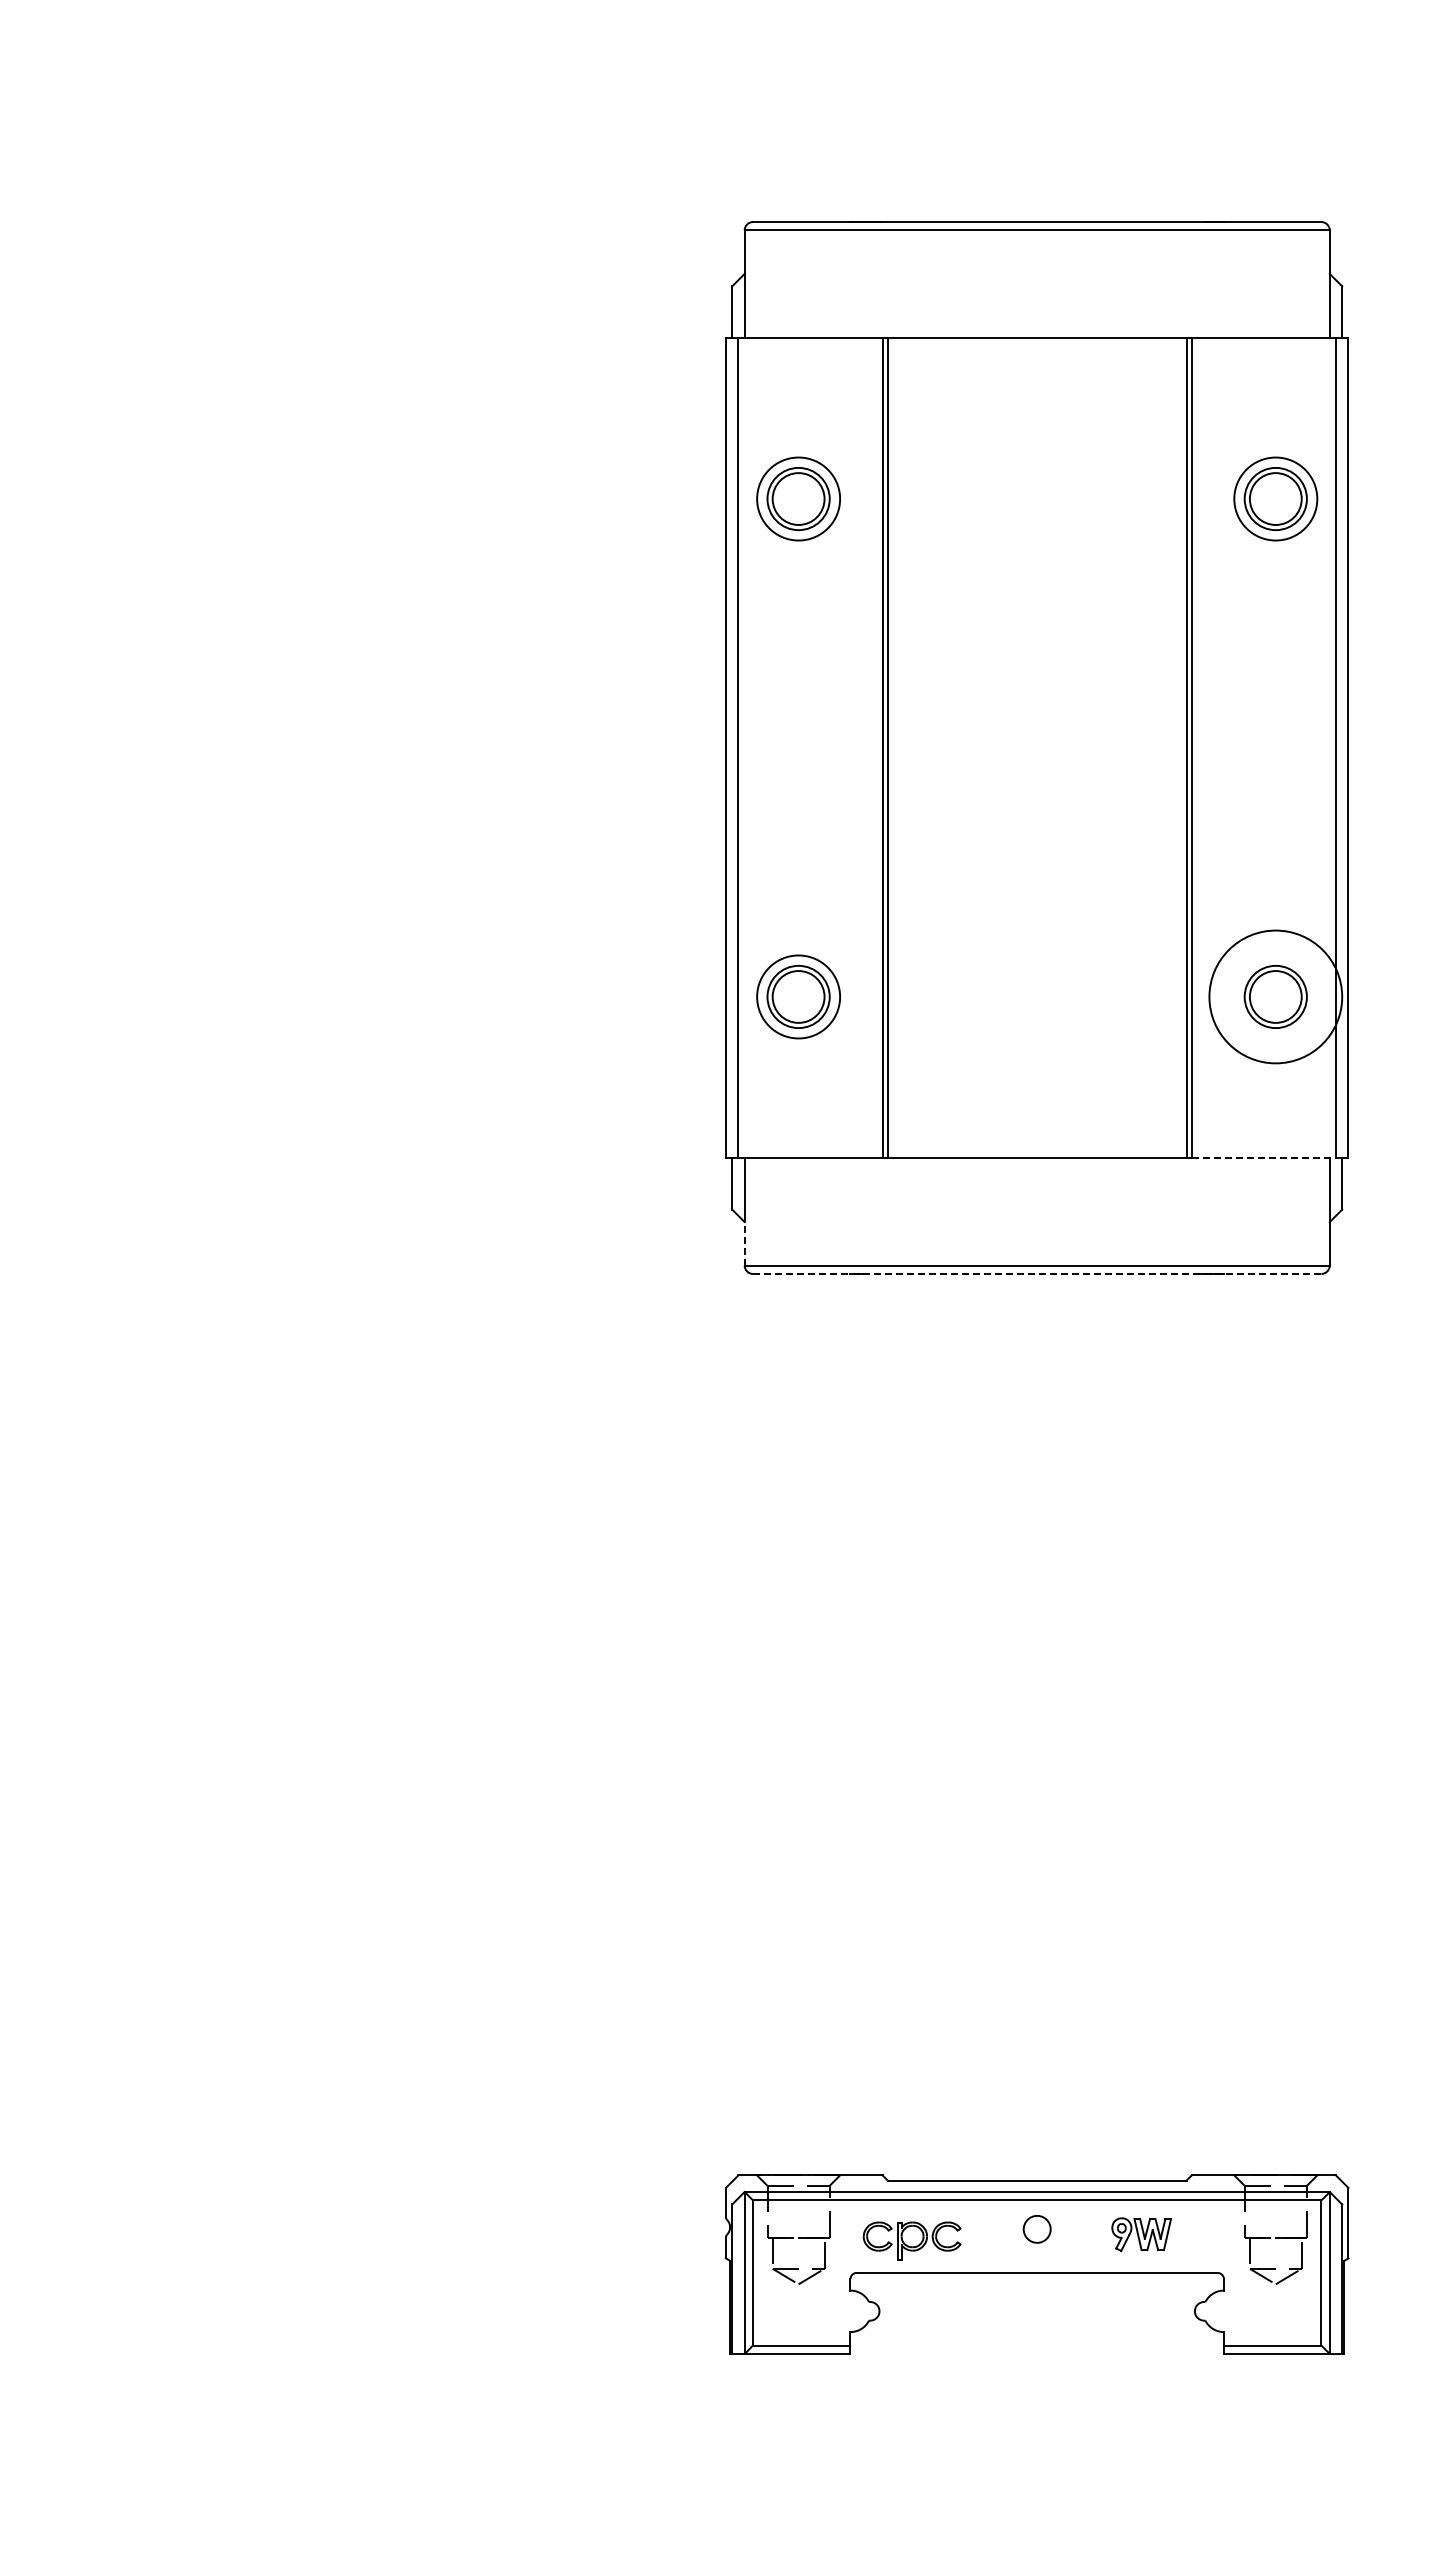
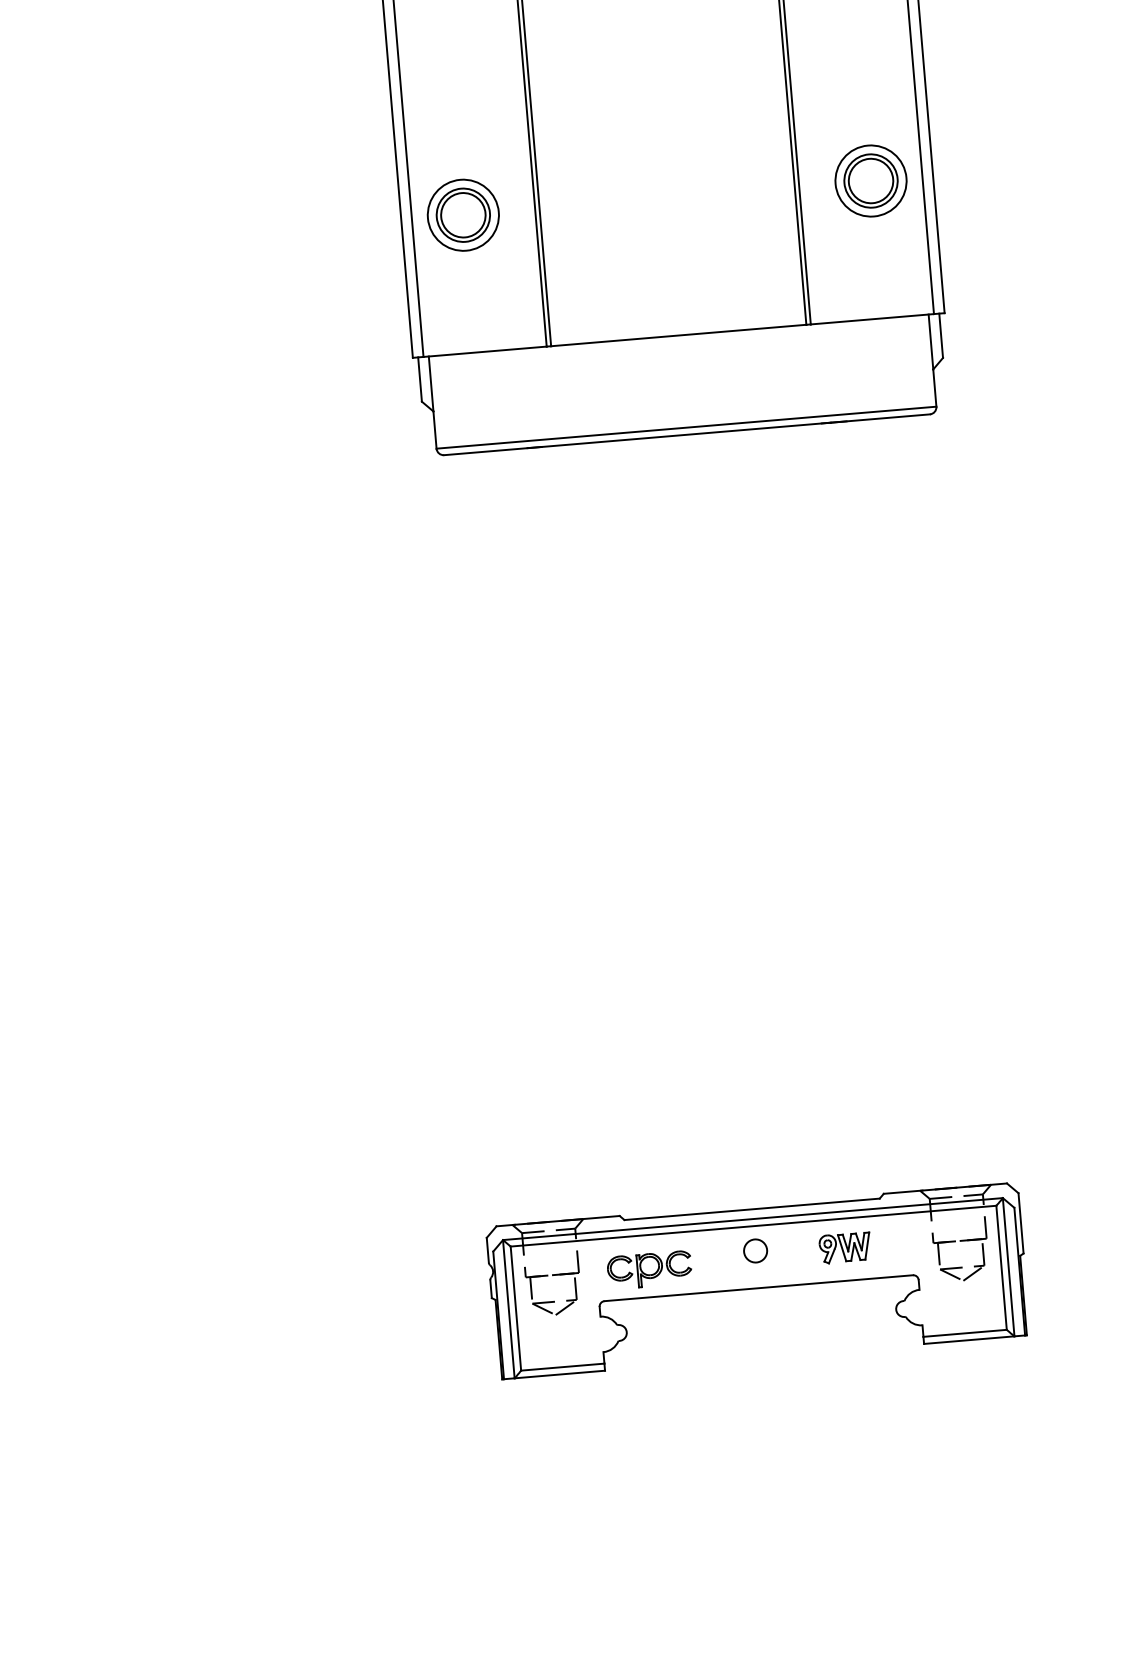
circle: (1275, 996) -> (870, 180), size x0.62
line: (1264, 1157) -> (872, 318), dashed -> solid
line: (744, 1243) -> (434, 429), dashed -> solid
line: (1036, 1273) -> (686, 434), dashed -> solid

